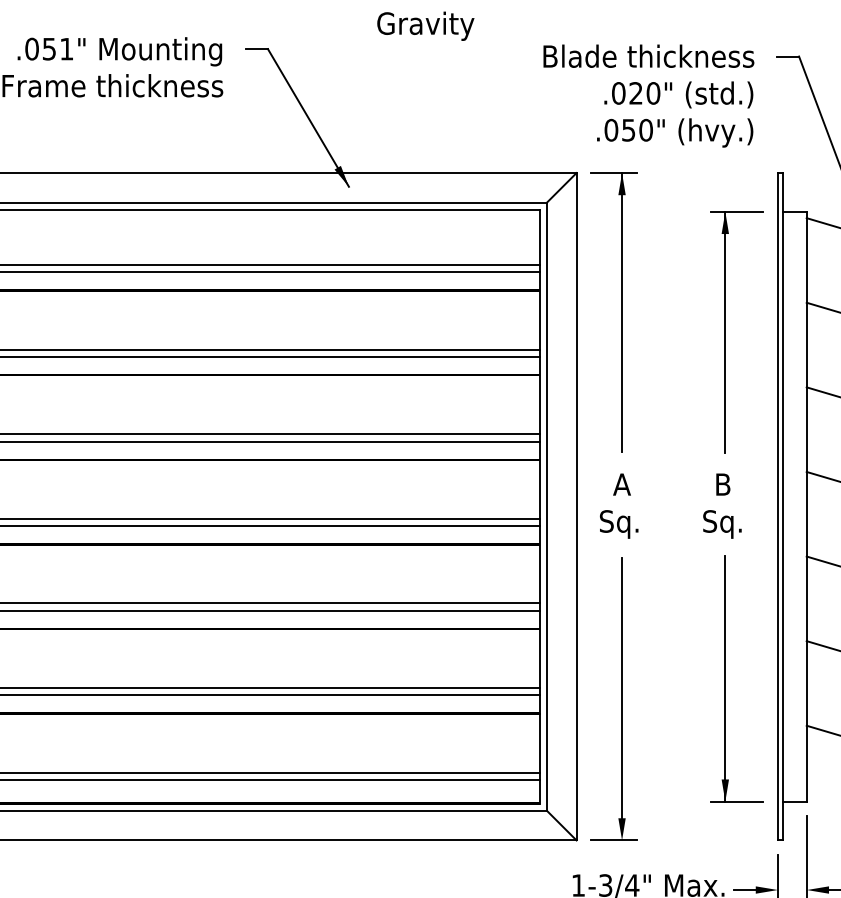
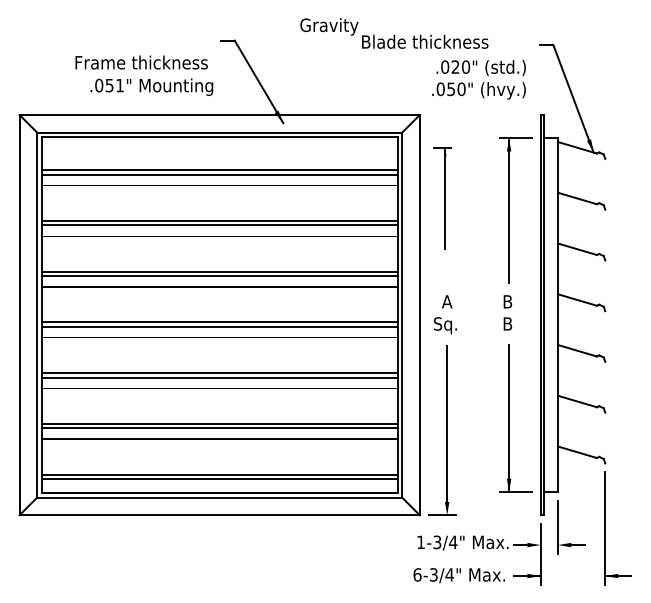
text: (119, 50) -> (151, 86), moved
text: (649, 55) -> (425, 41), moved
part: (614, 312) -> (442, 198), size x0.6
text: (720, 524) -> (506, 325), Sq. -> B

